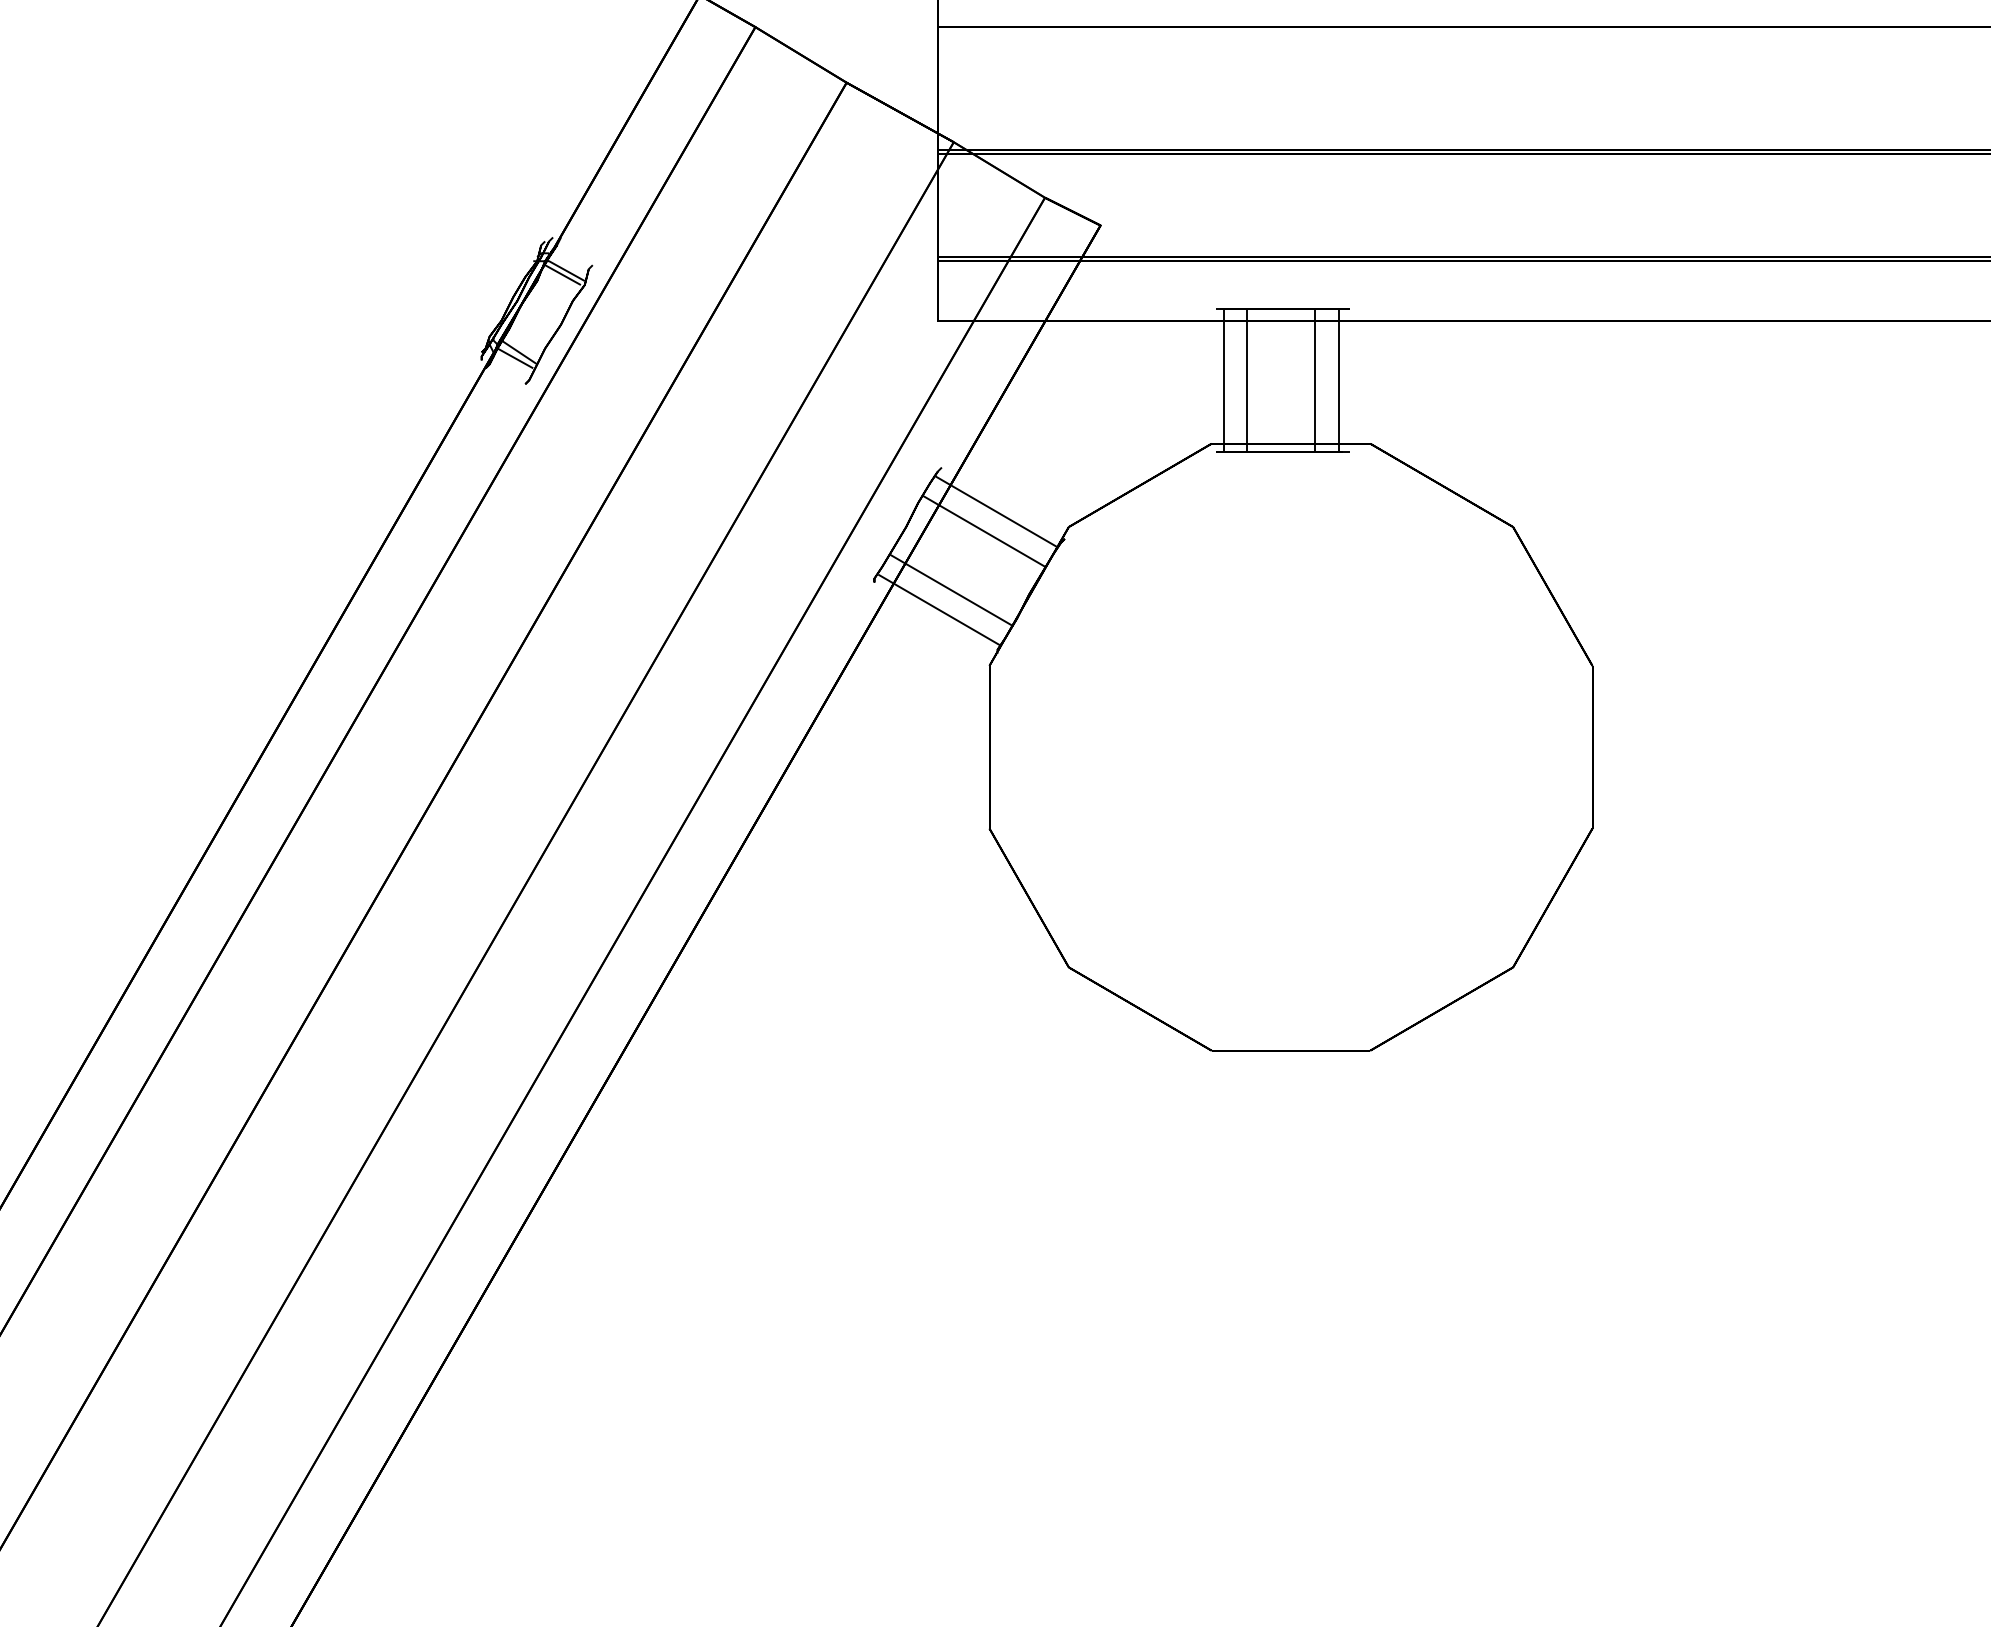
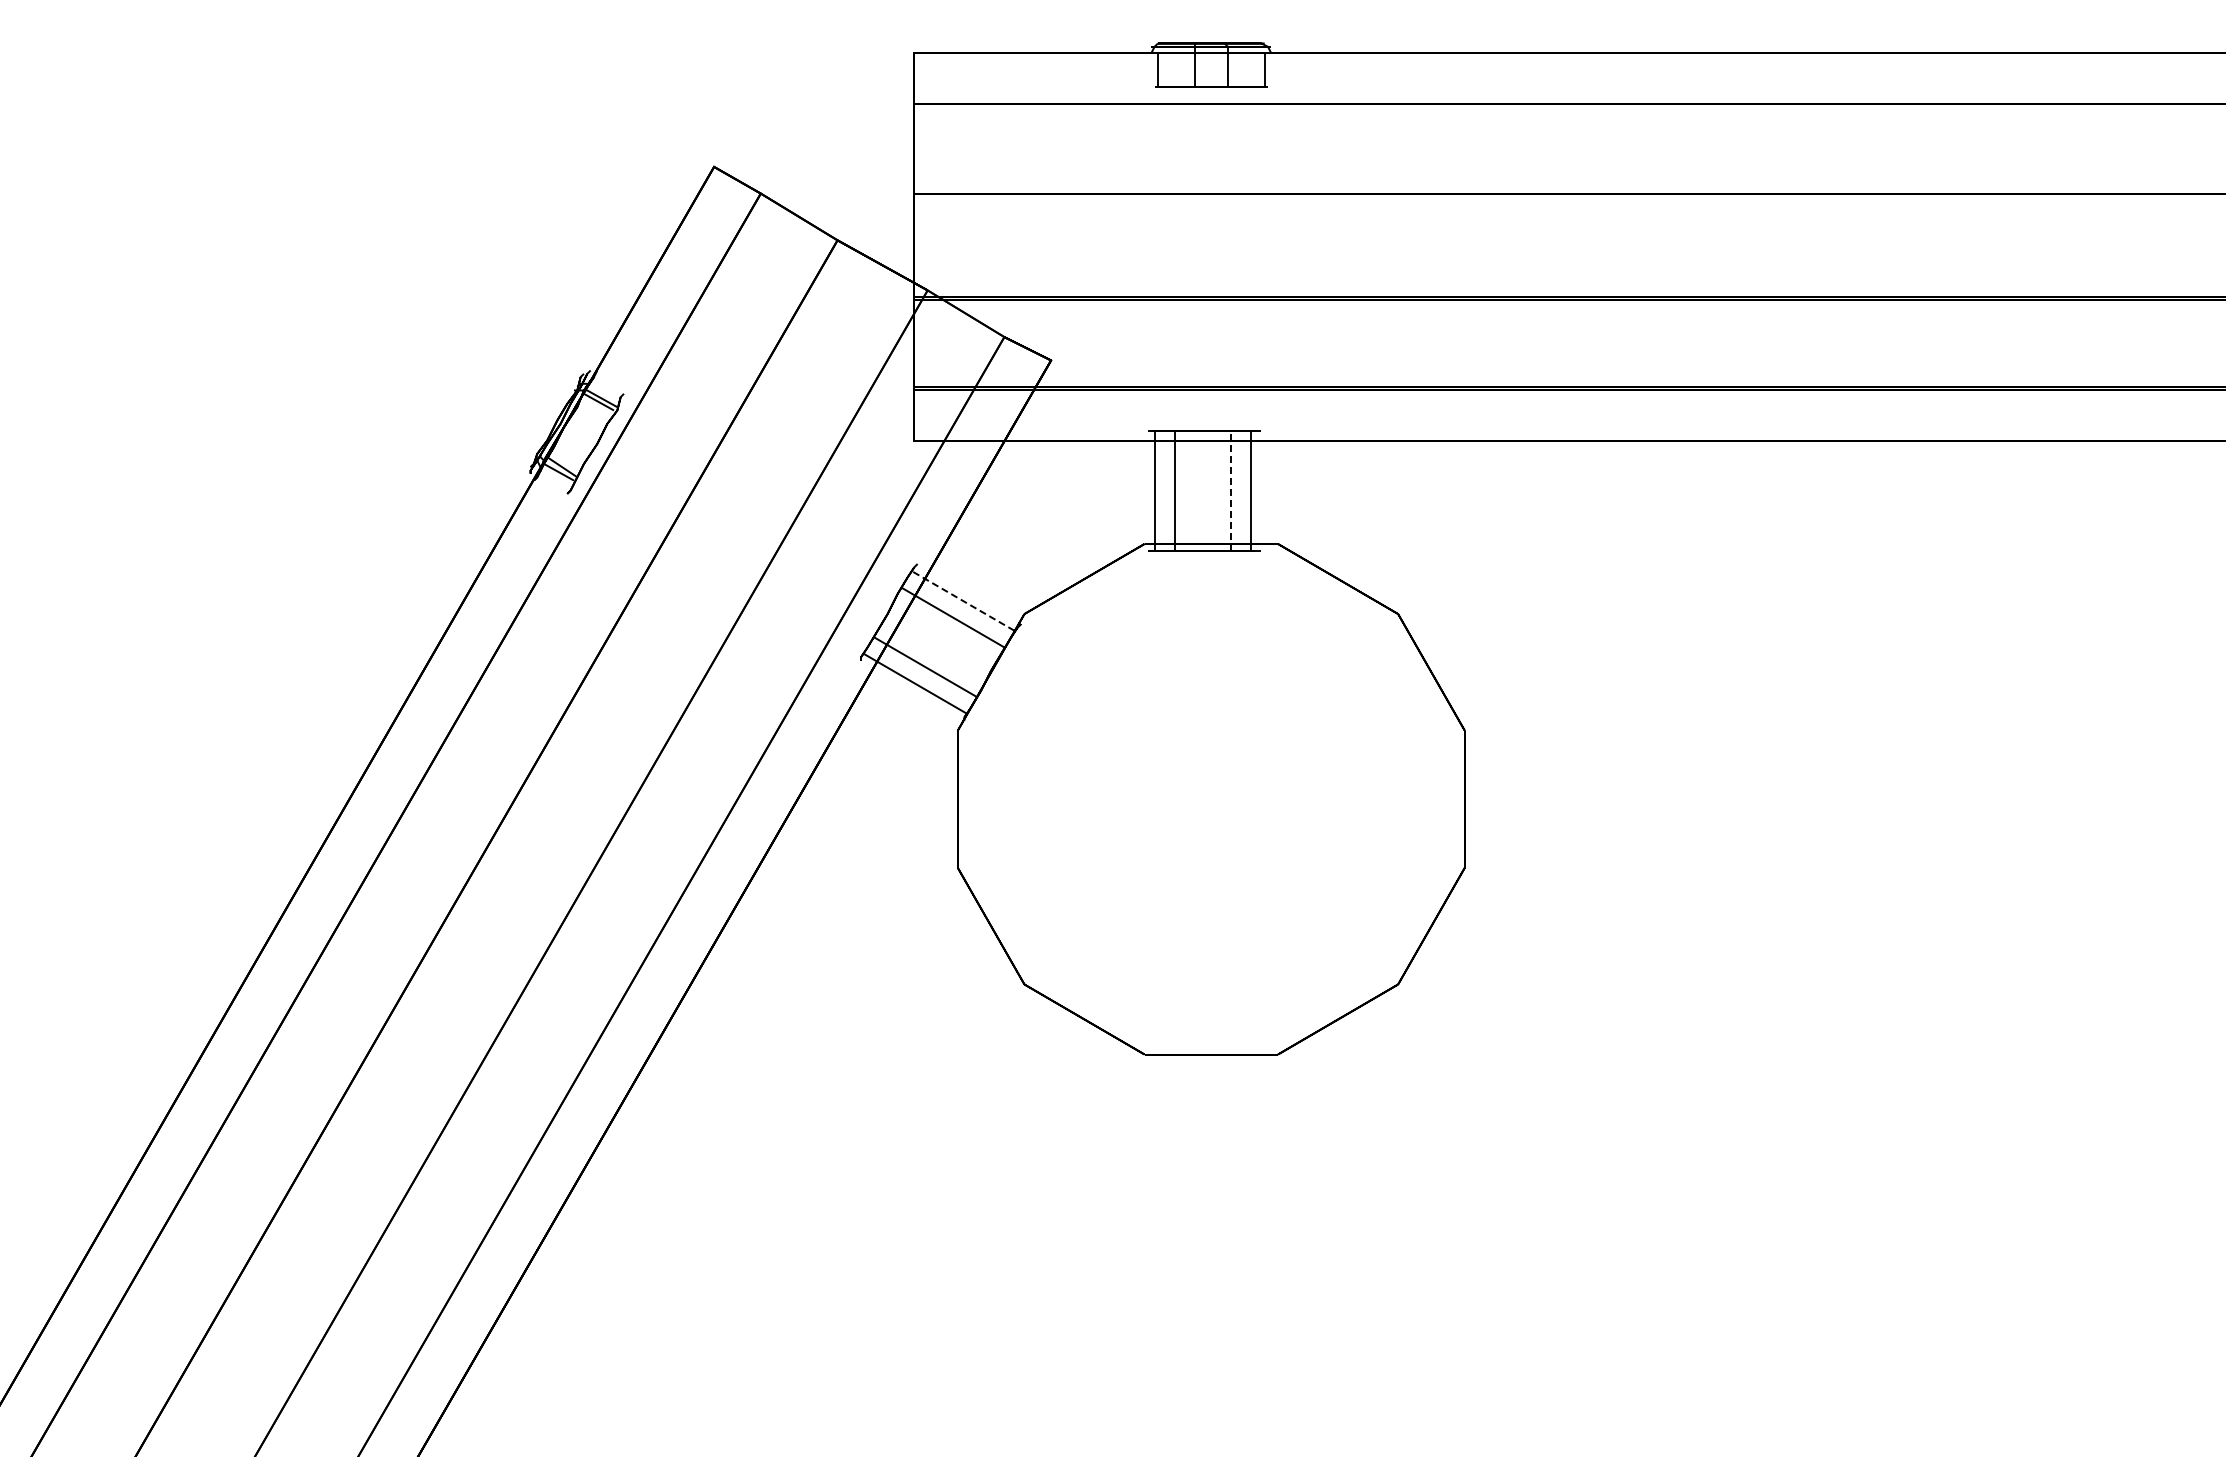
line: (1315, 380) -> (1231, 490), solid -> dashed
line: (995, 510) -> (962, 600), solid -> dashed

